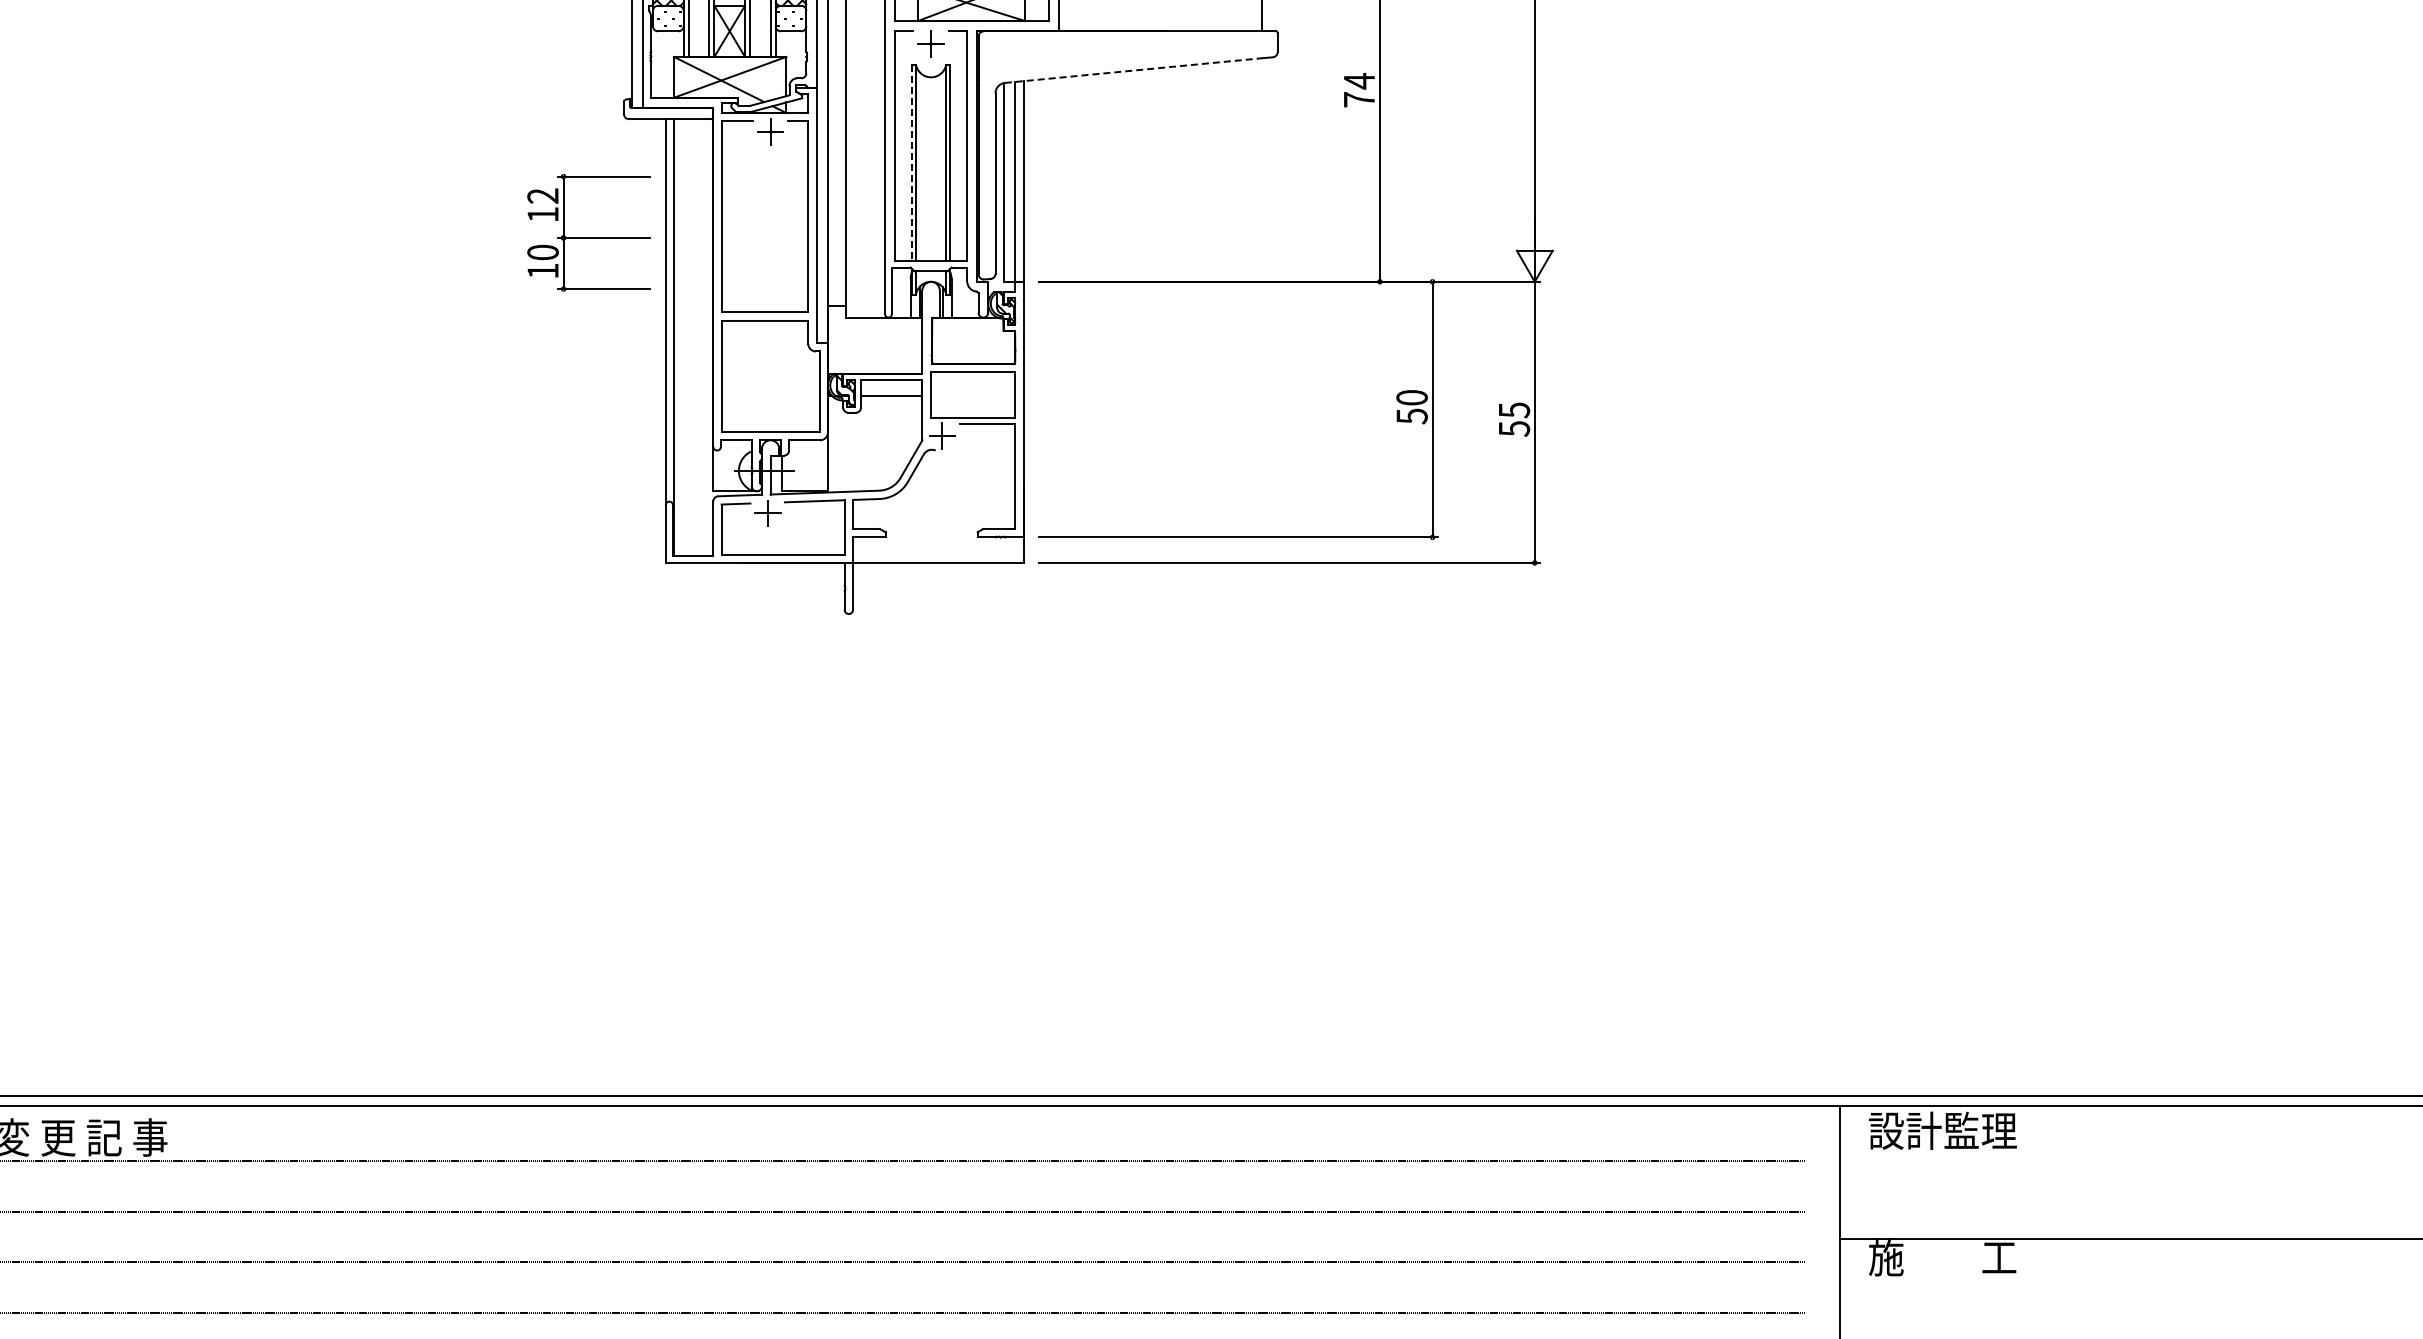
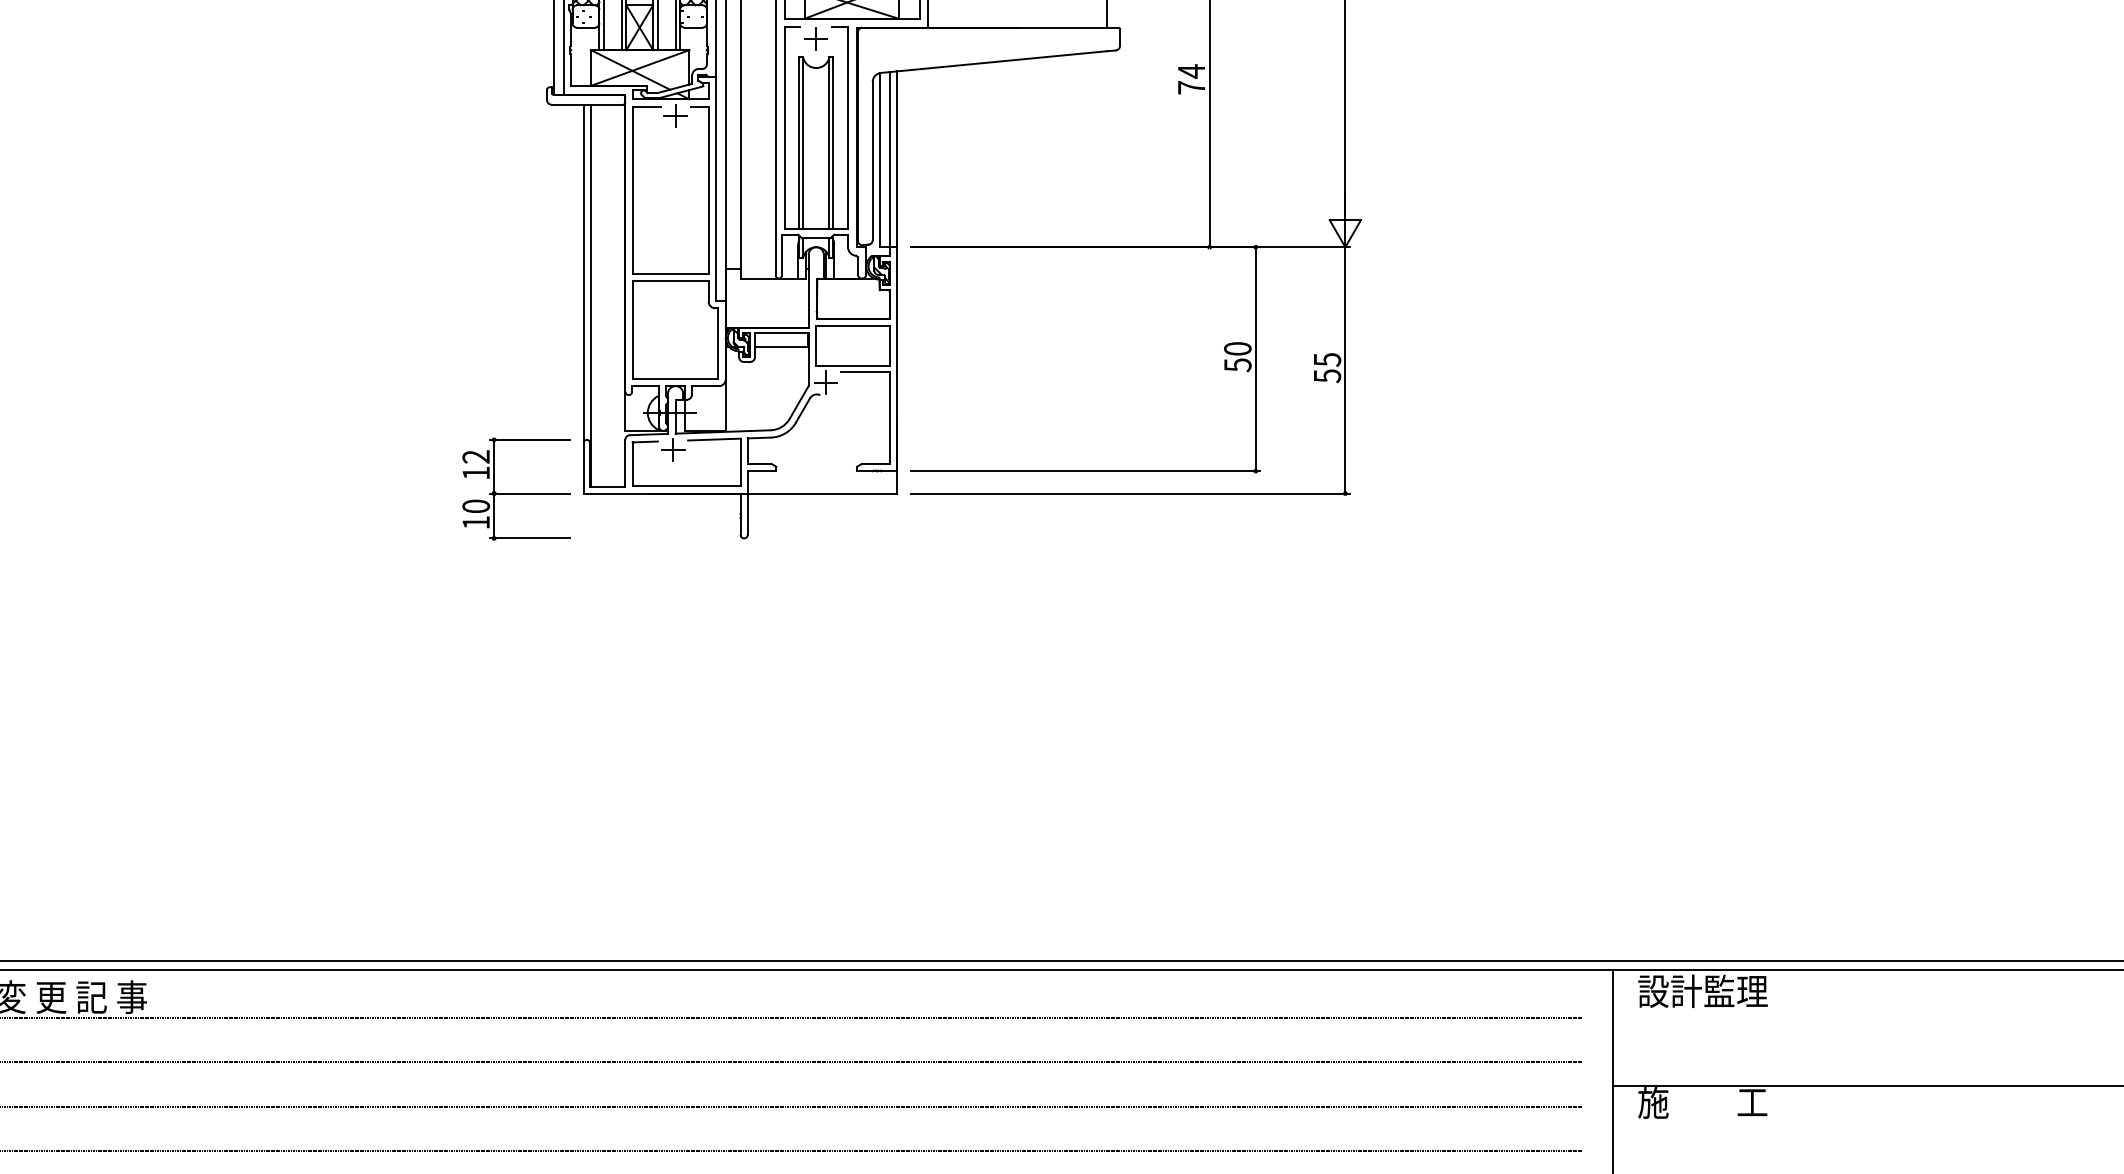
line: (1133, 70) -> (993, 62), dashed -> solid
line: (911, 163) -> (799, 143), dashed -> solid
part: (588, 232) -> (516, 488), moved

